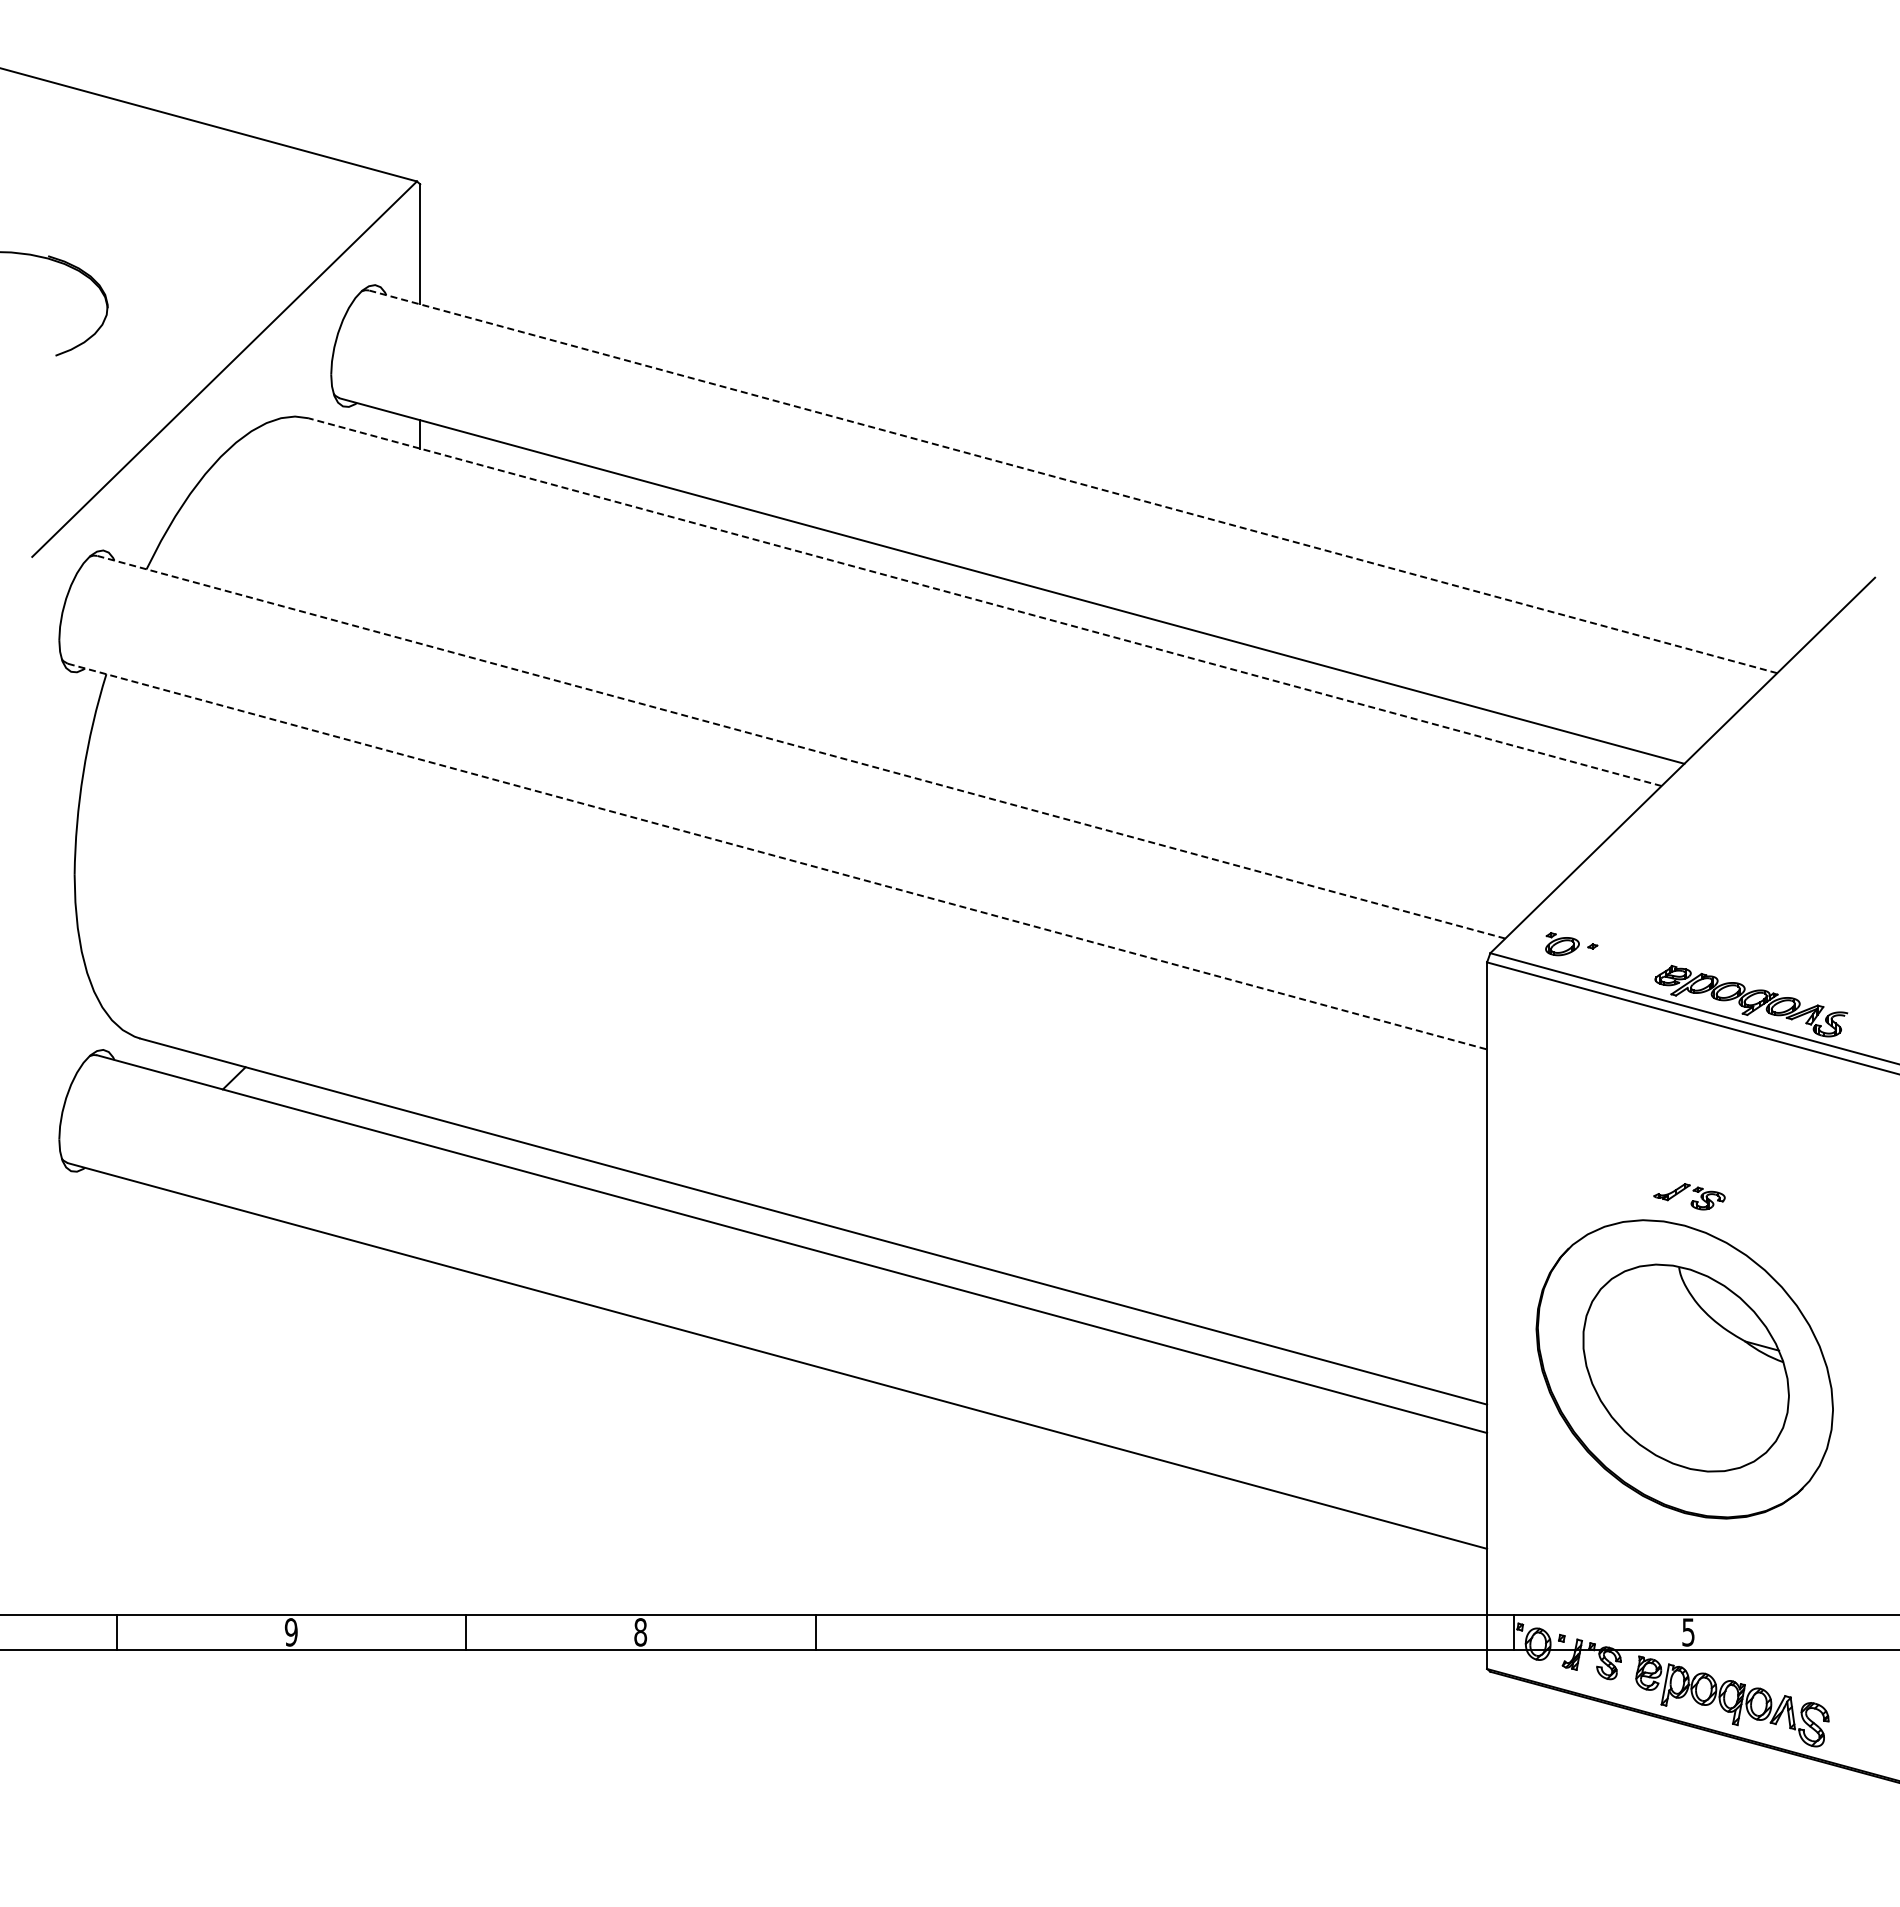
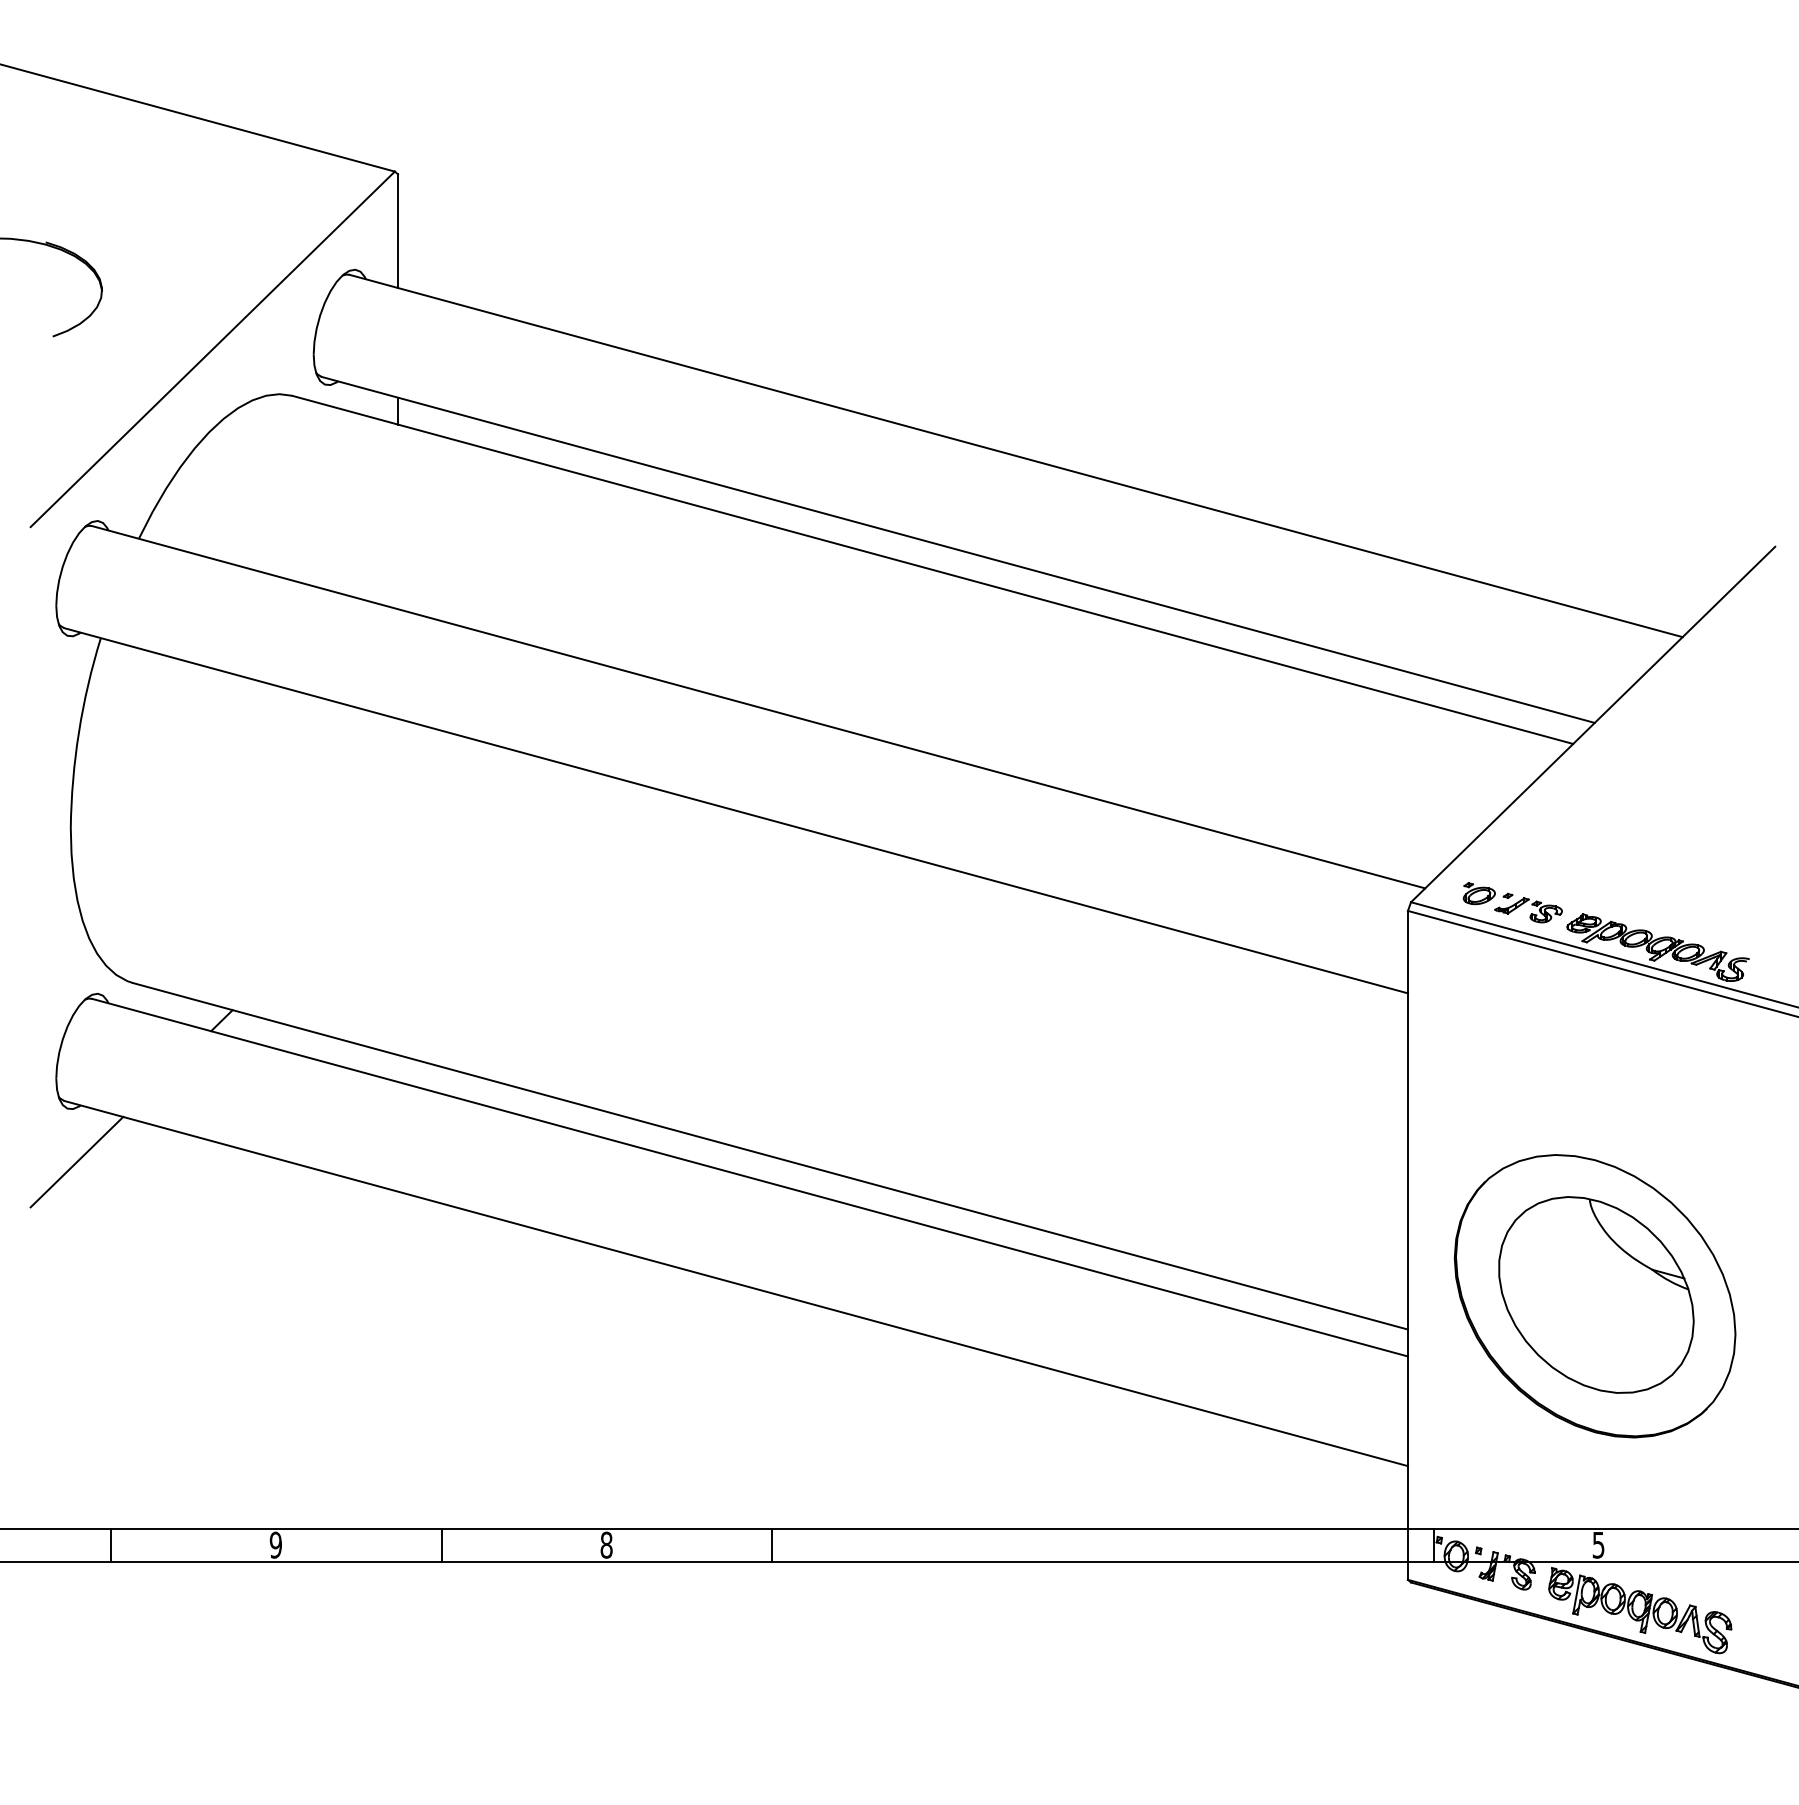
line: (1073, 481) -> (1016, 455), dashed -> solid
line: (985, 602) -> (933, 570), dashed -> solid
line: (801, 747) -> (758, 707), dashed -> solid
line: (777, 856) -> (736, 810), dashed -> solid
part: (1689, 1196) -> (1528, 910), moved
line: (81, 1227) -> (77, 1161), added

